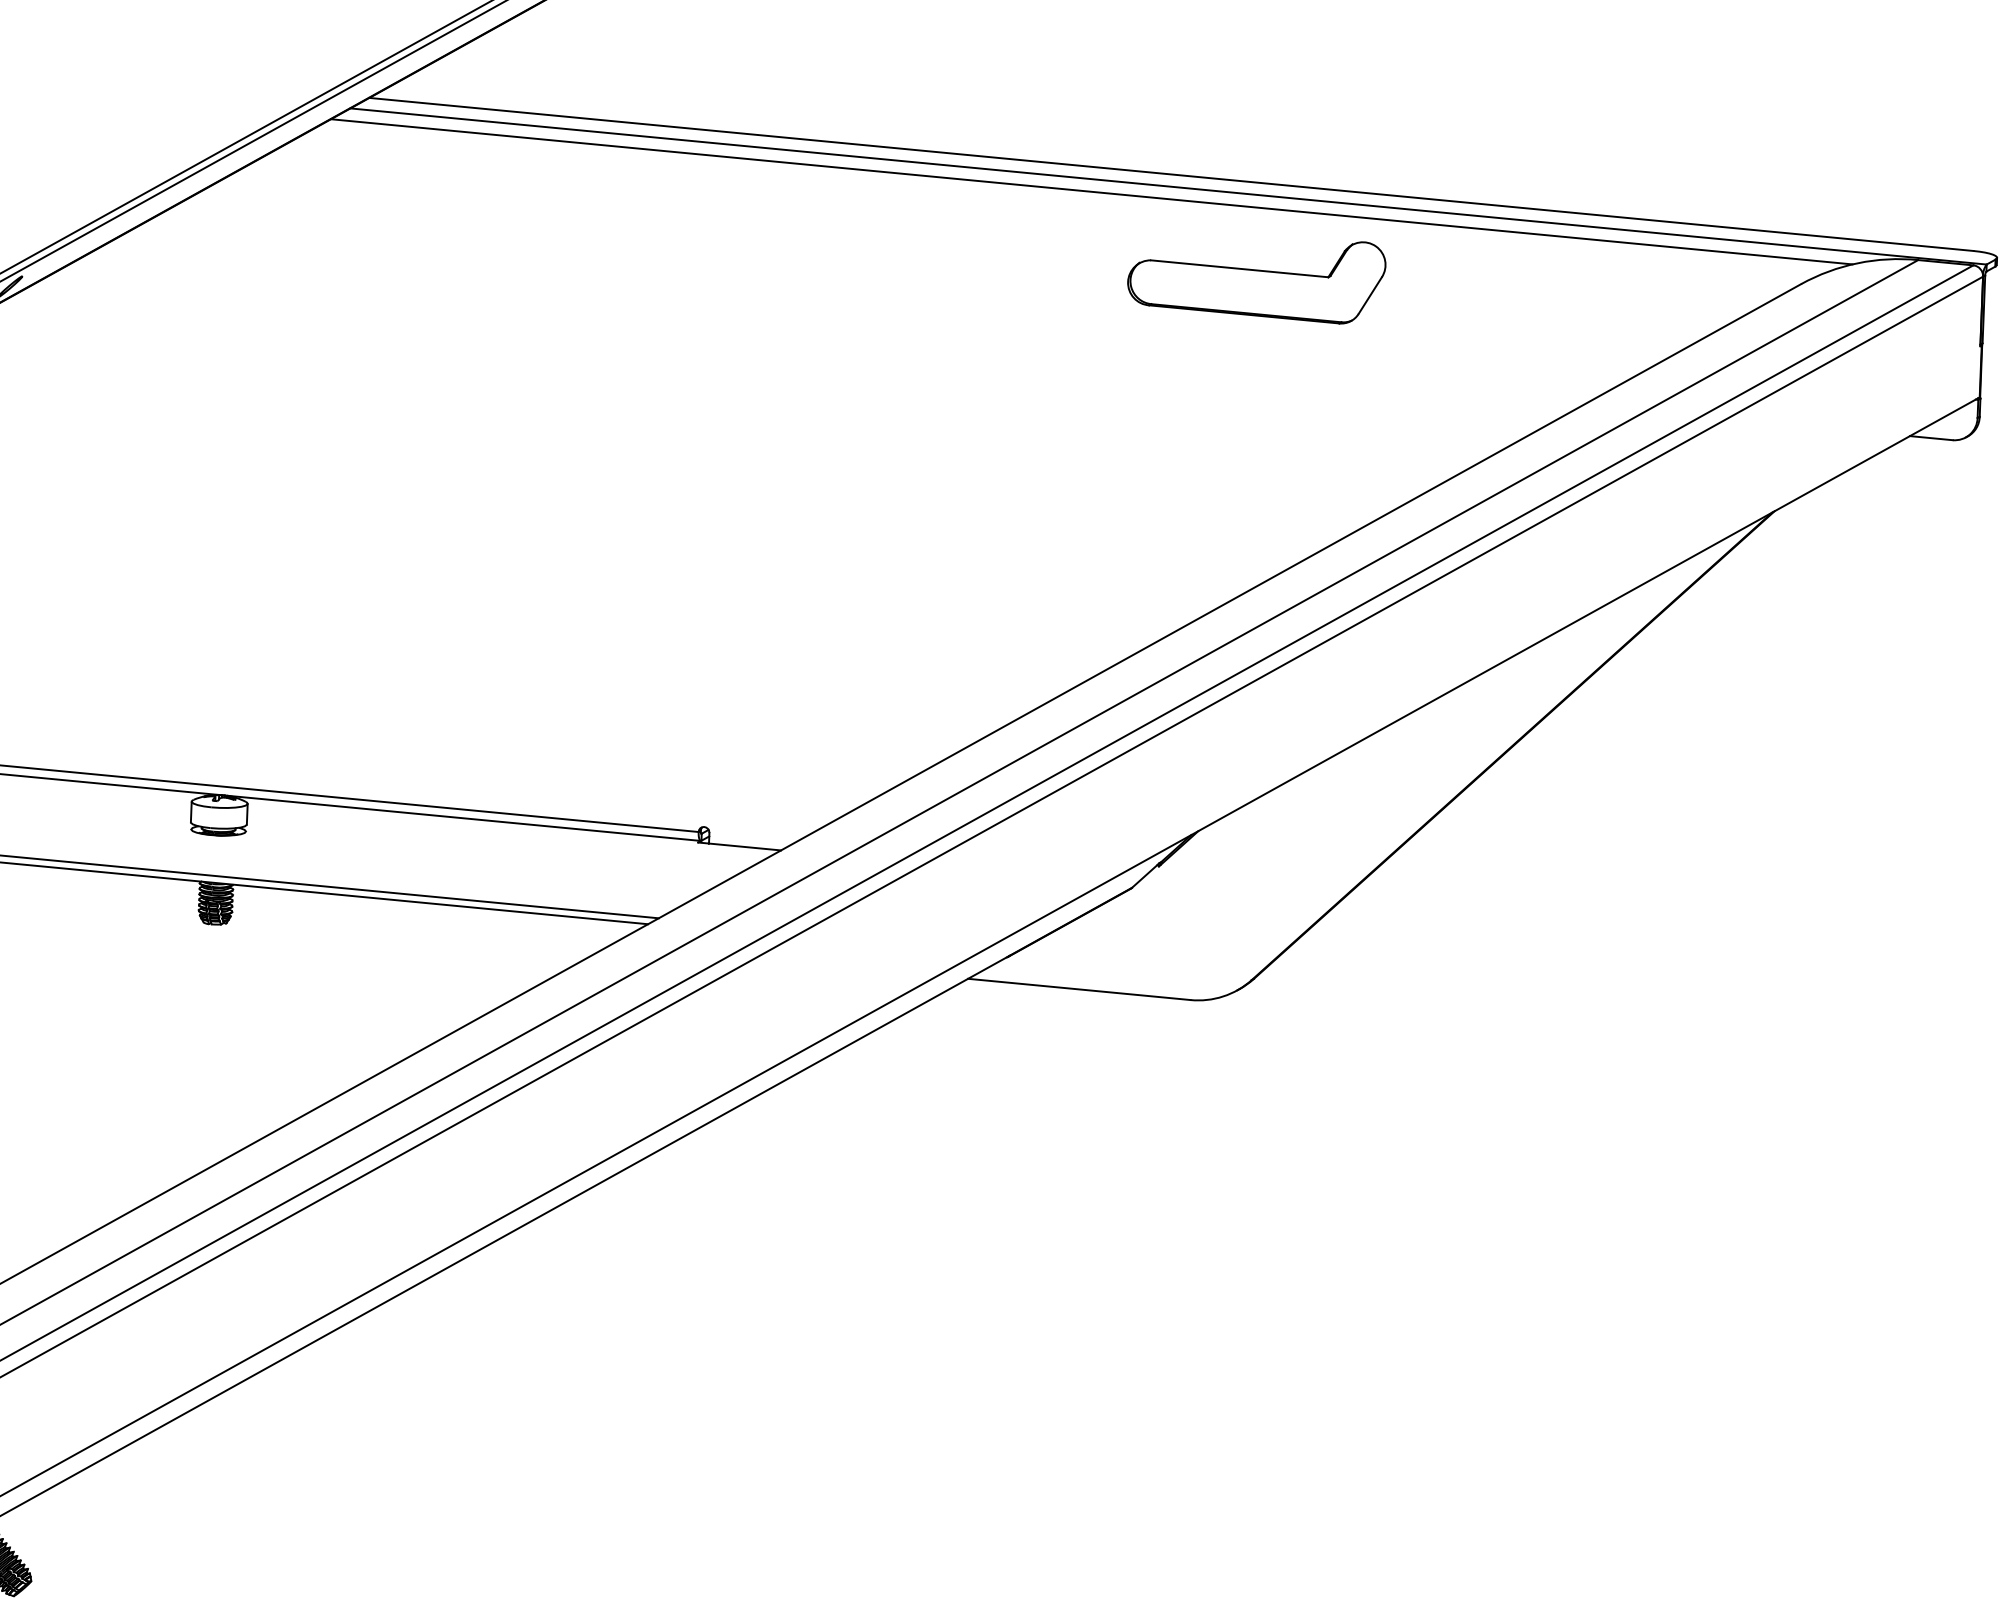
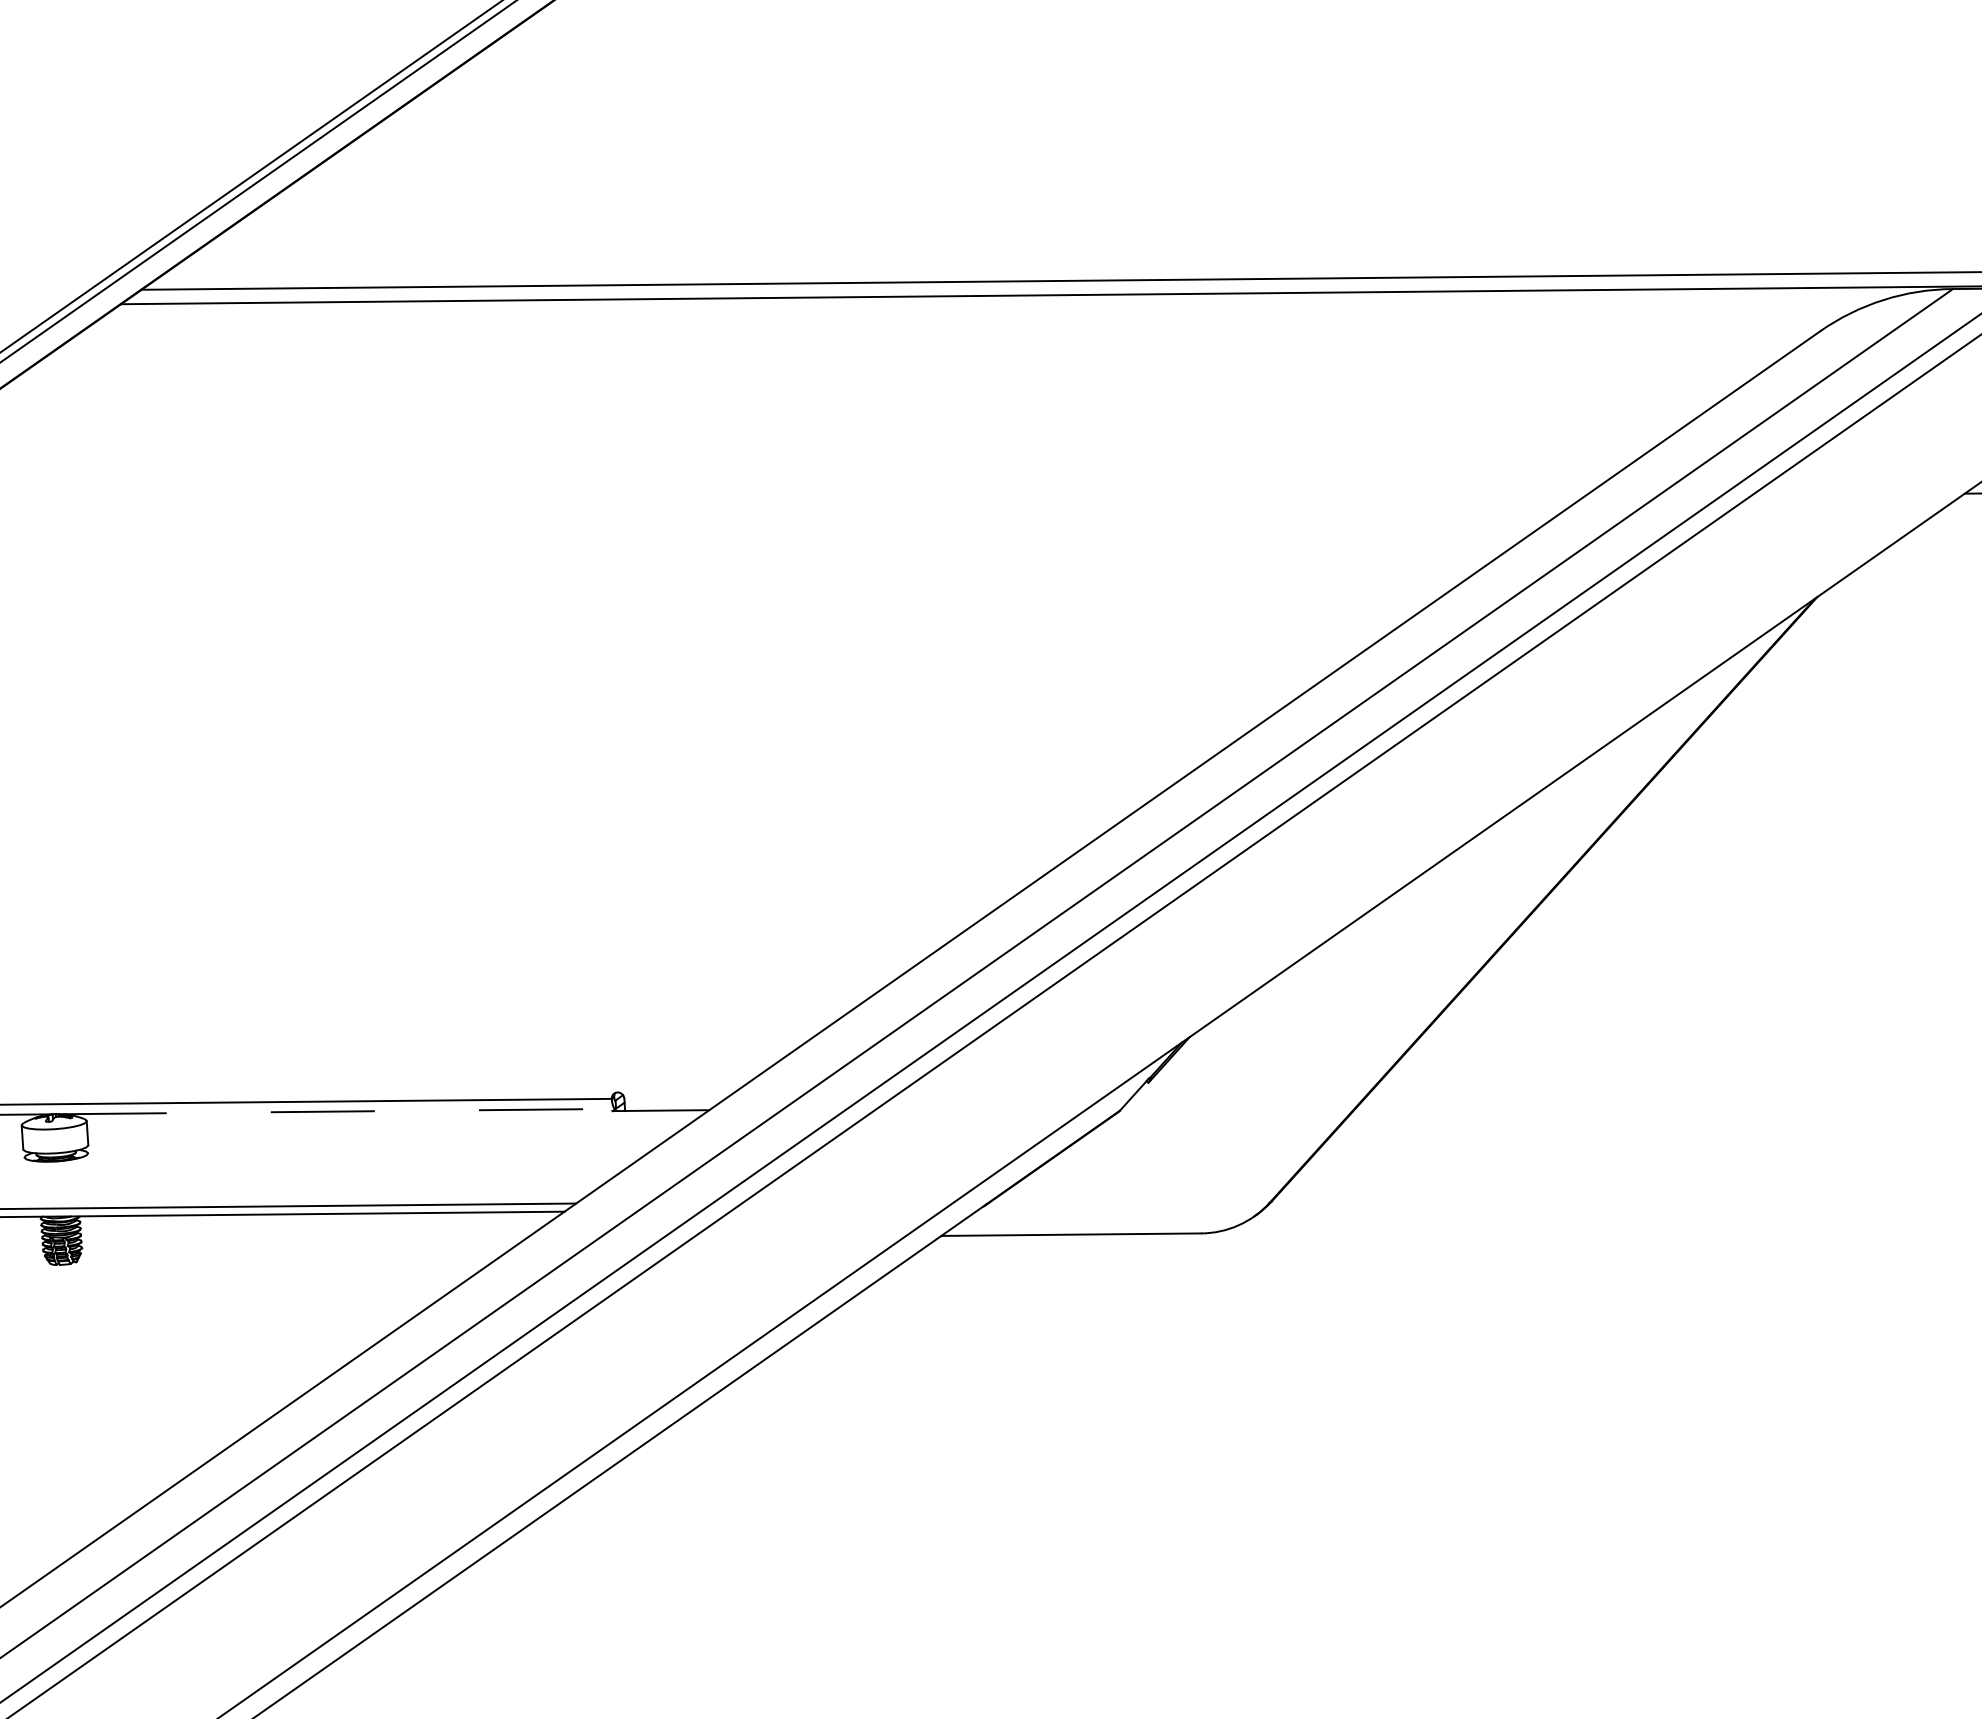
line: (1091, 191) -> (988, 310), removed
part: (1256, 282) -> (1190, 395), removed
line: (464, 818) -> (339, 1111), solid -> dashed

